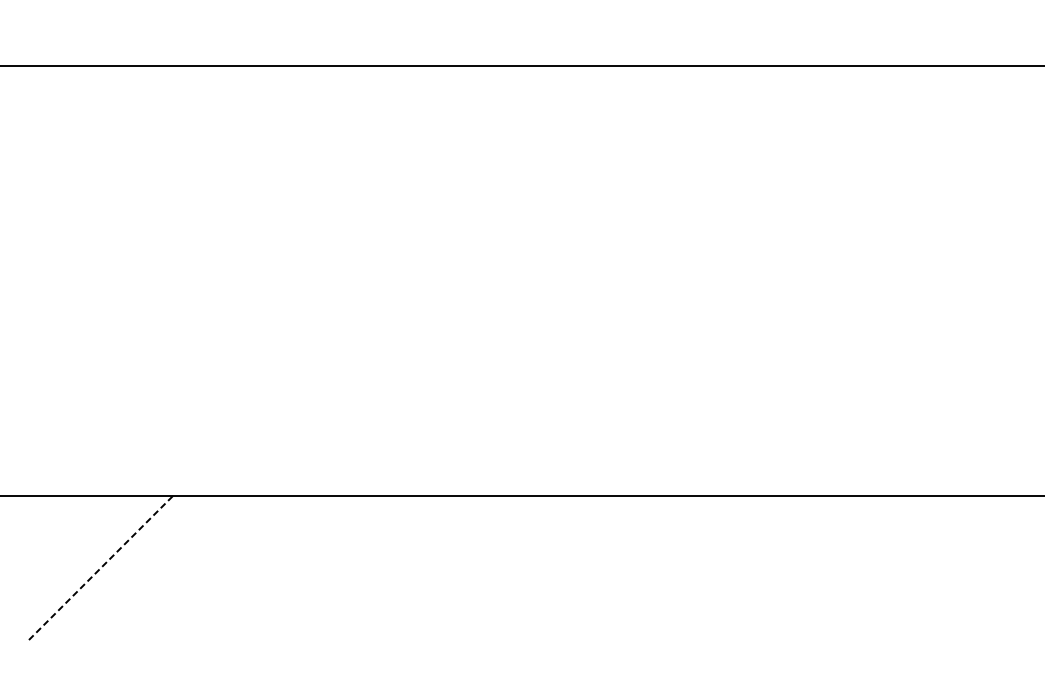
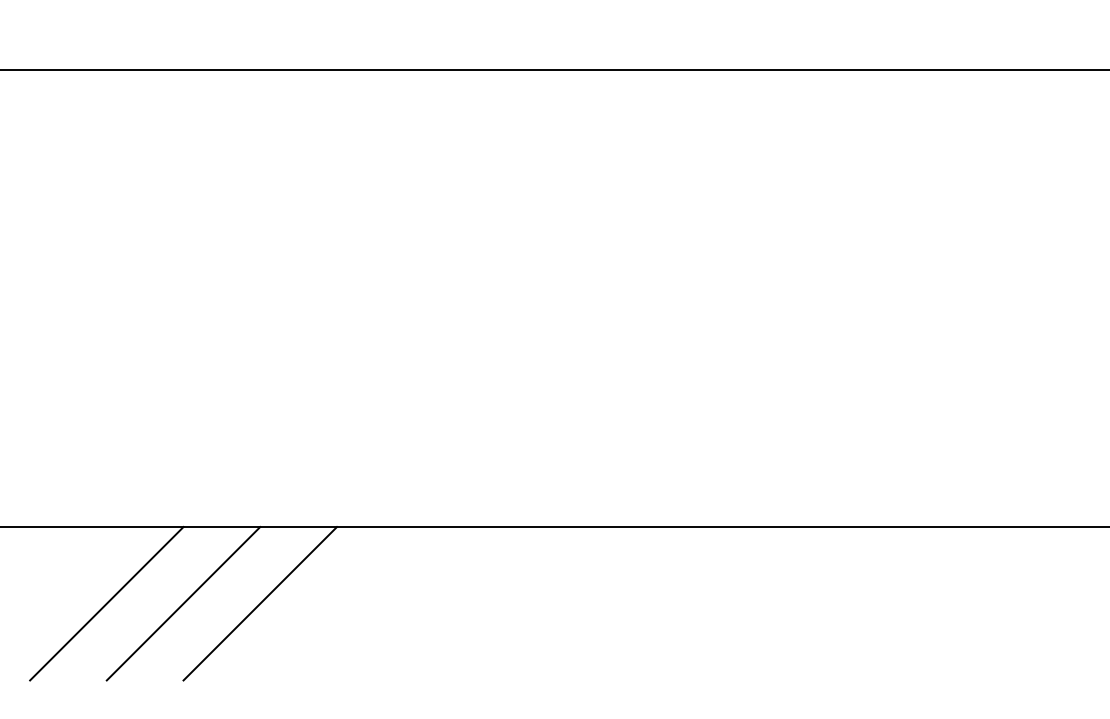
line: (100, 568) -> (106, 603), dashed -> solid
line: (172, 568) -> (183, 603), added
line: (245, 568) -> (260, 603), added

